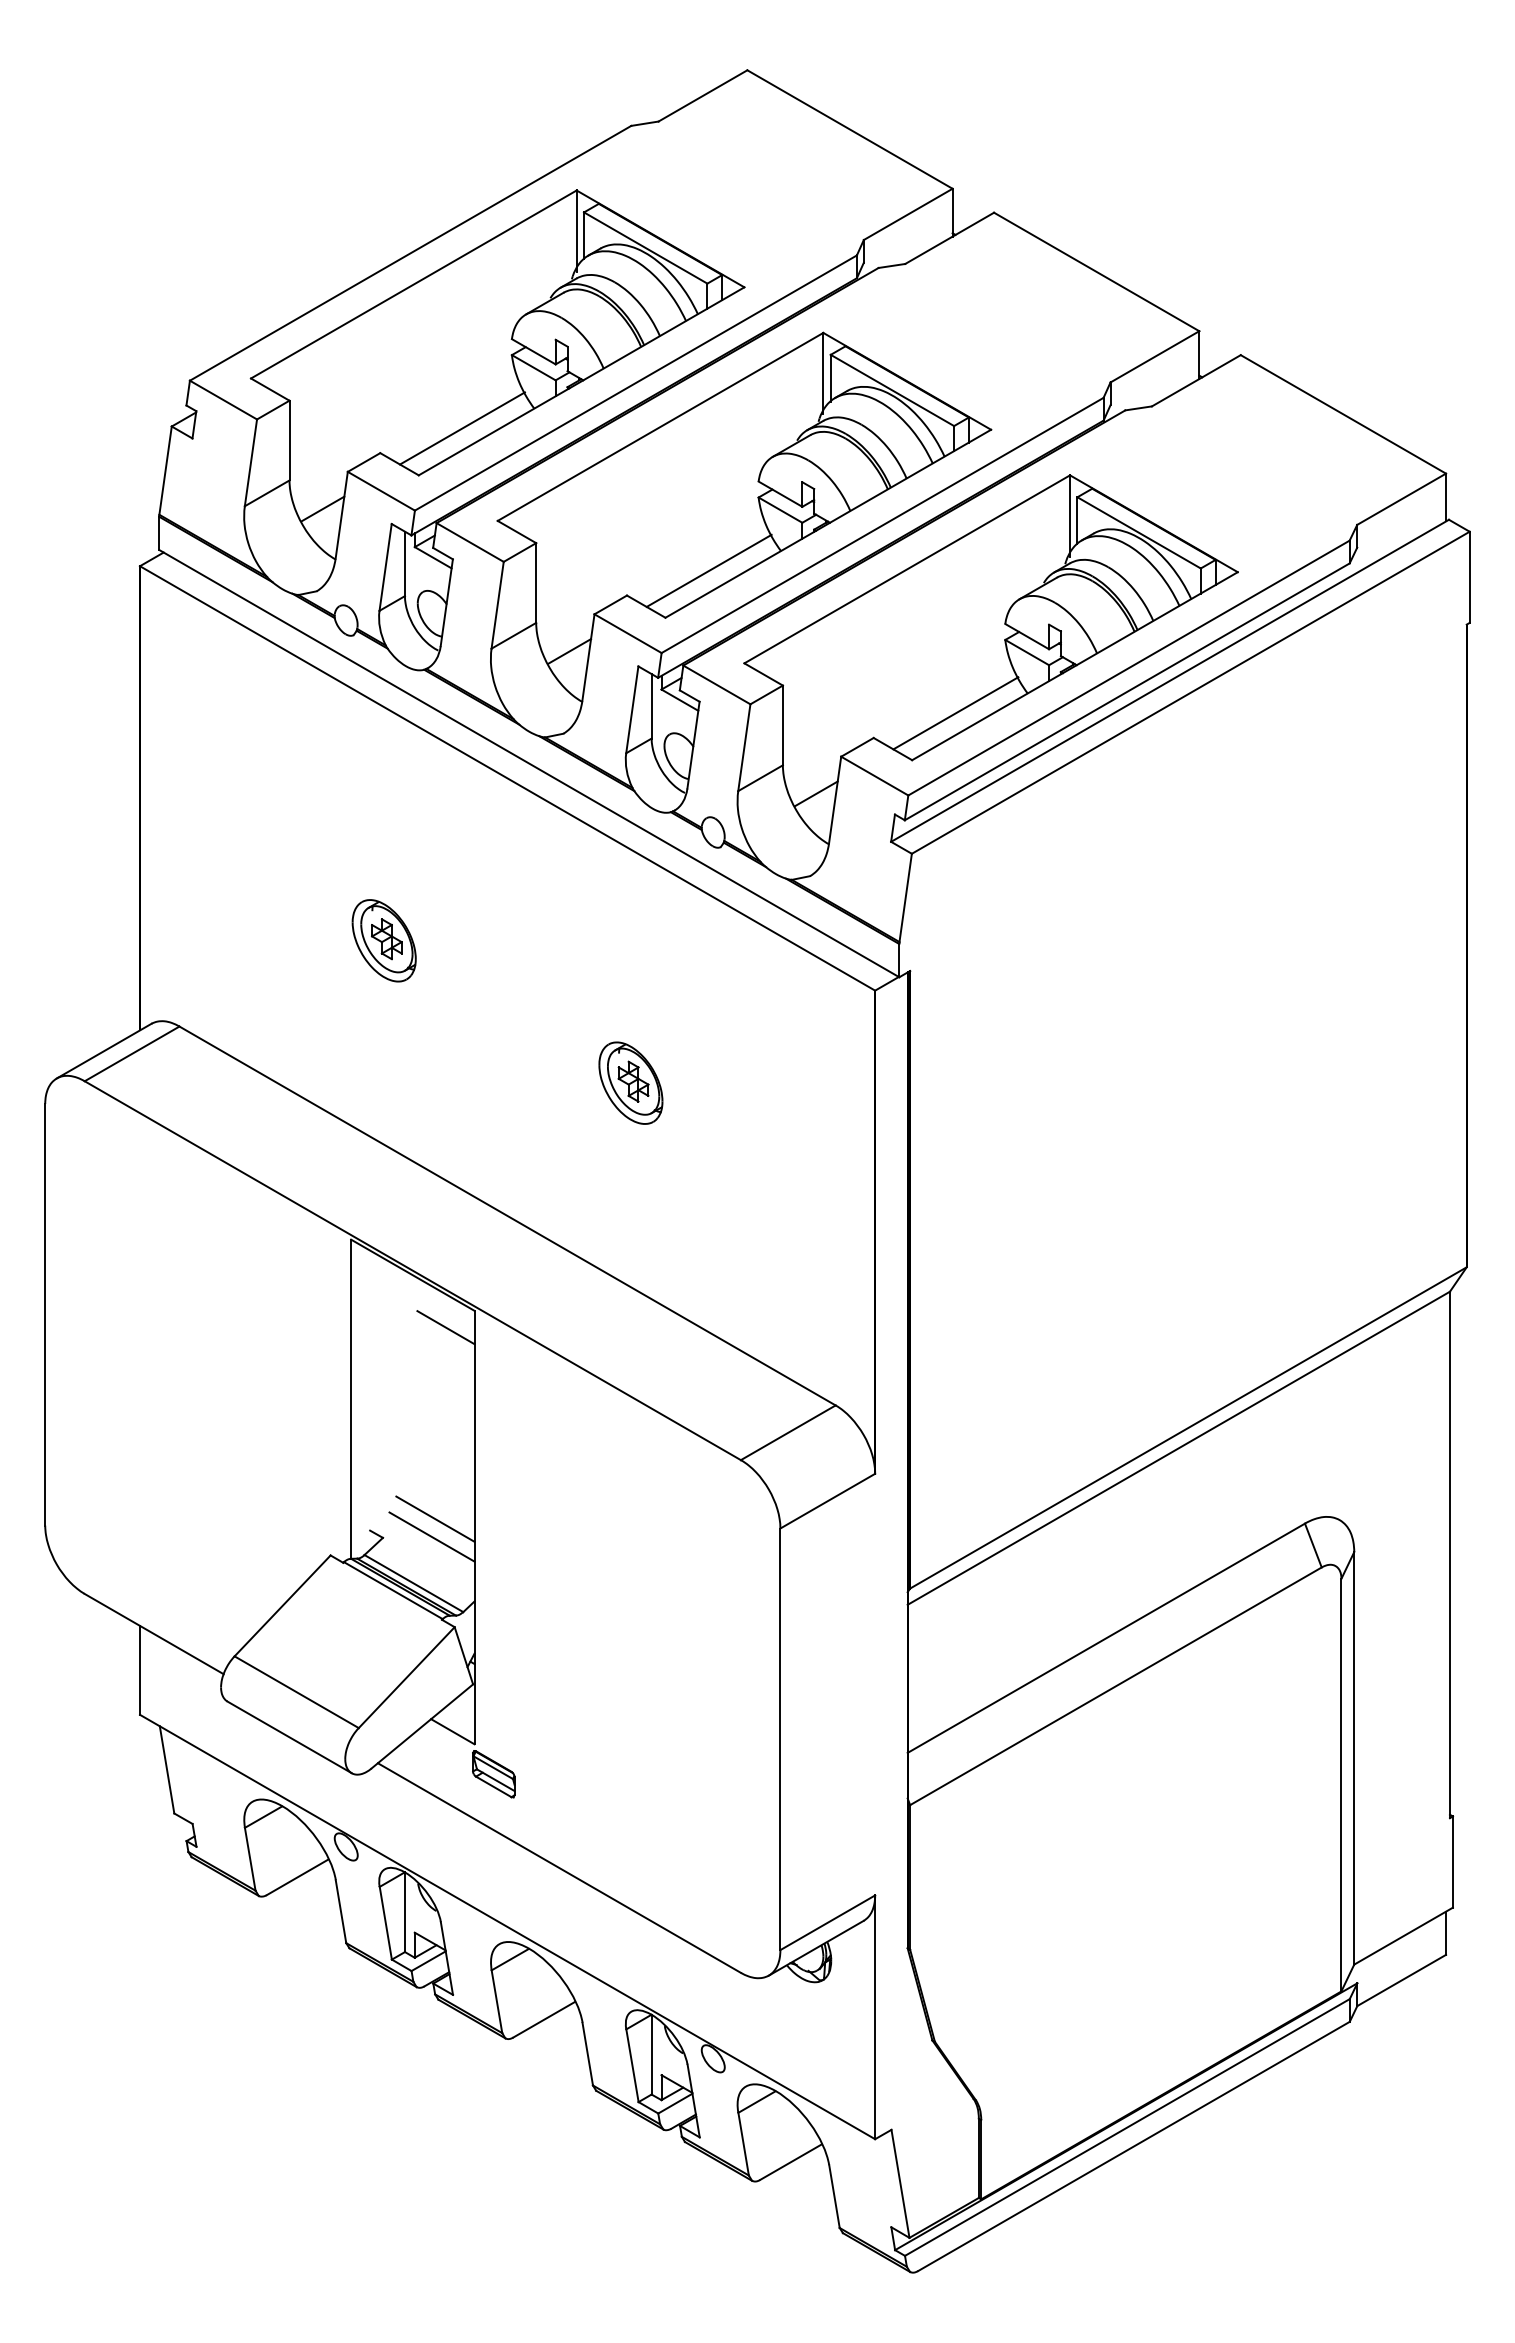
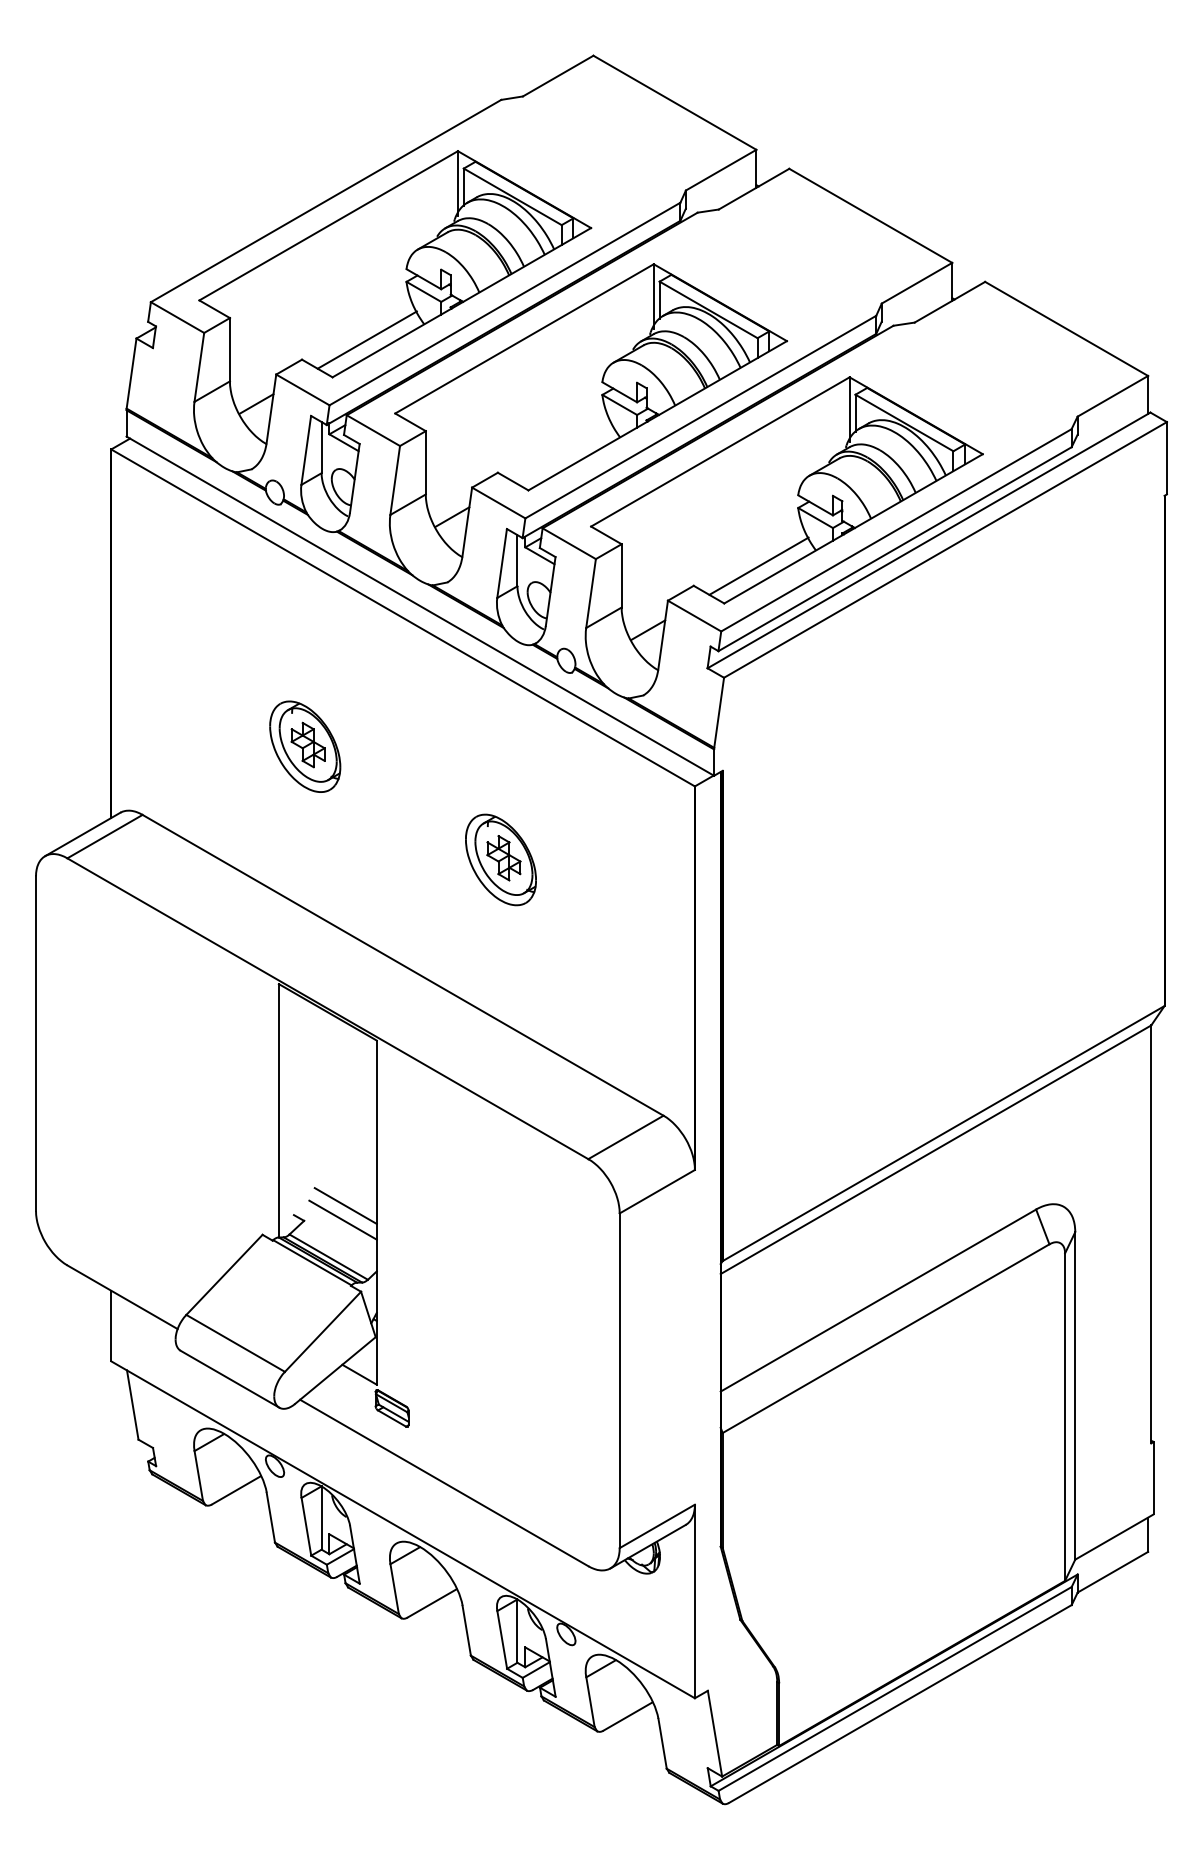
line: (708, 570) -> (562, 452), removed
part: (383, 940) -> (304, 746), size x1.4
part: (630, 1082) -> (500, 859), size x1.4
line: (445, 1327) -> (353, 1053), removed

